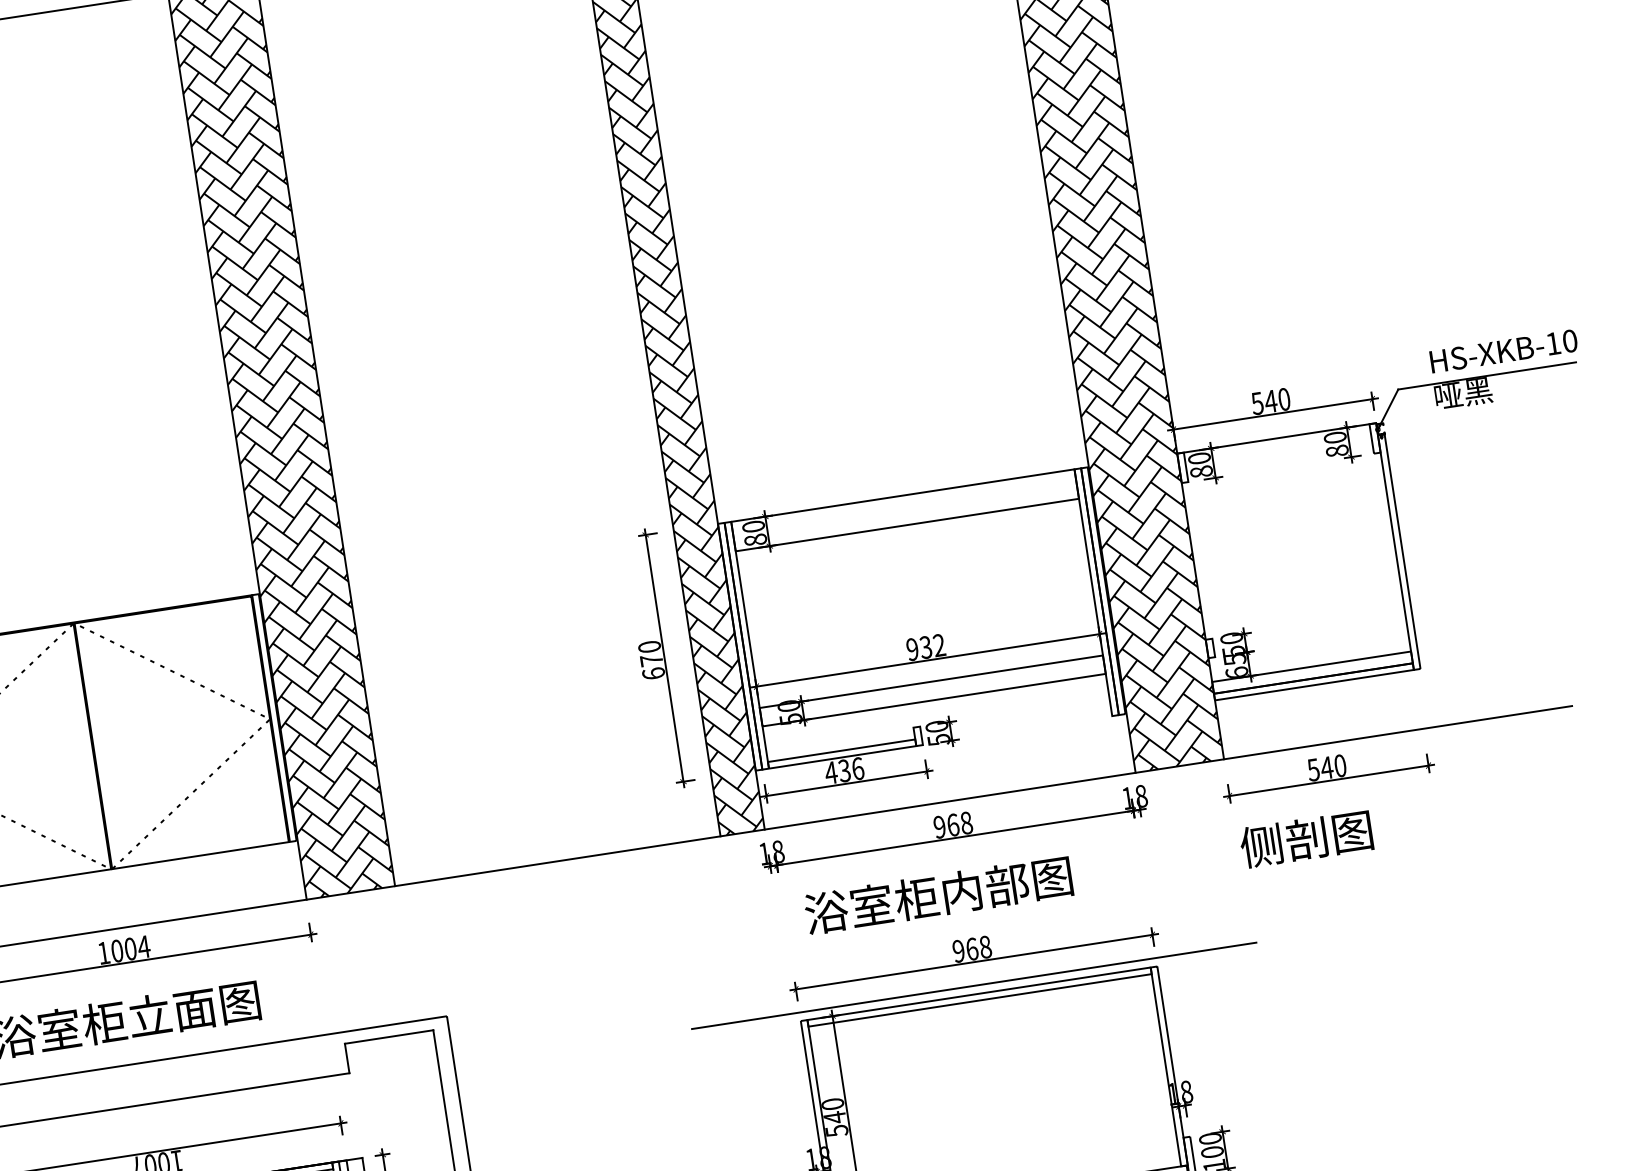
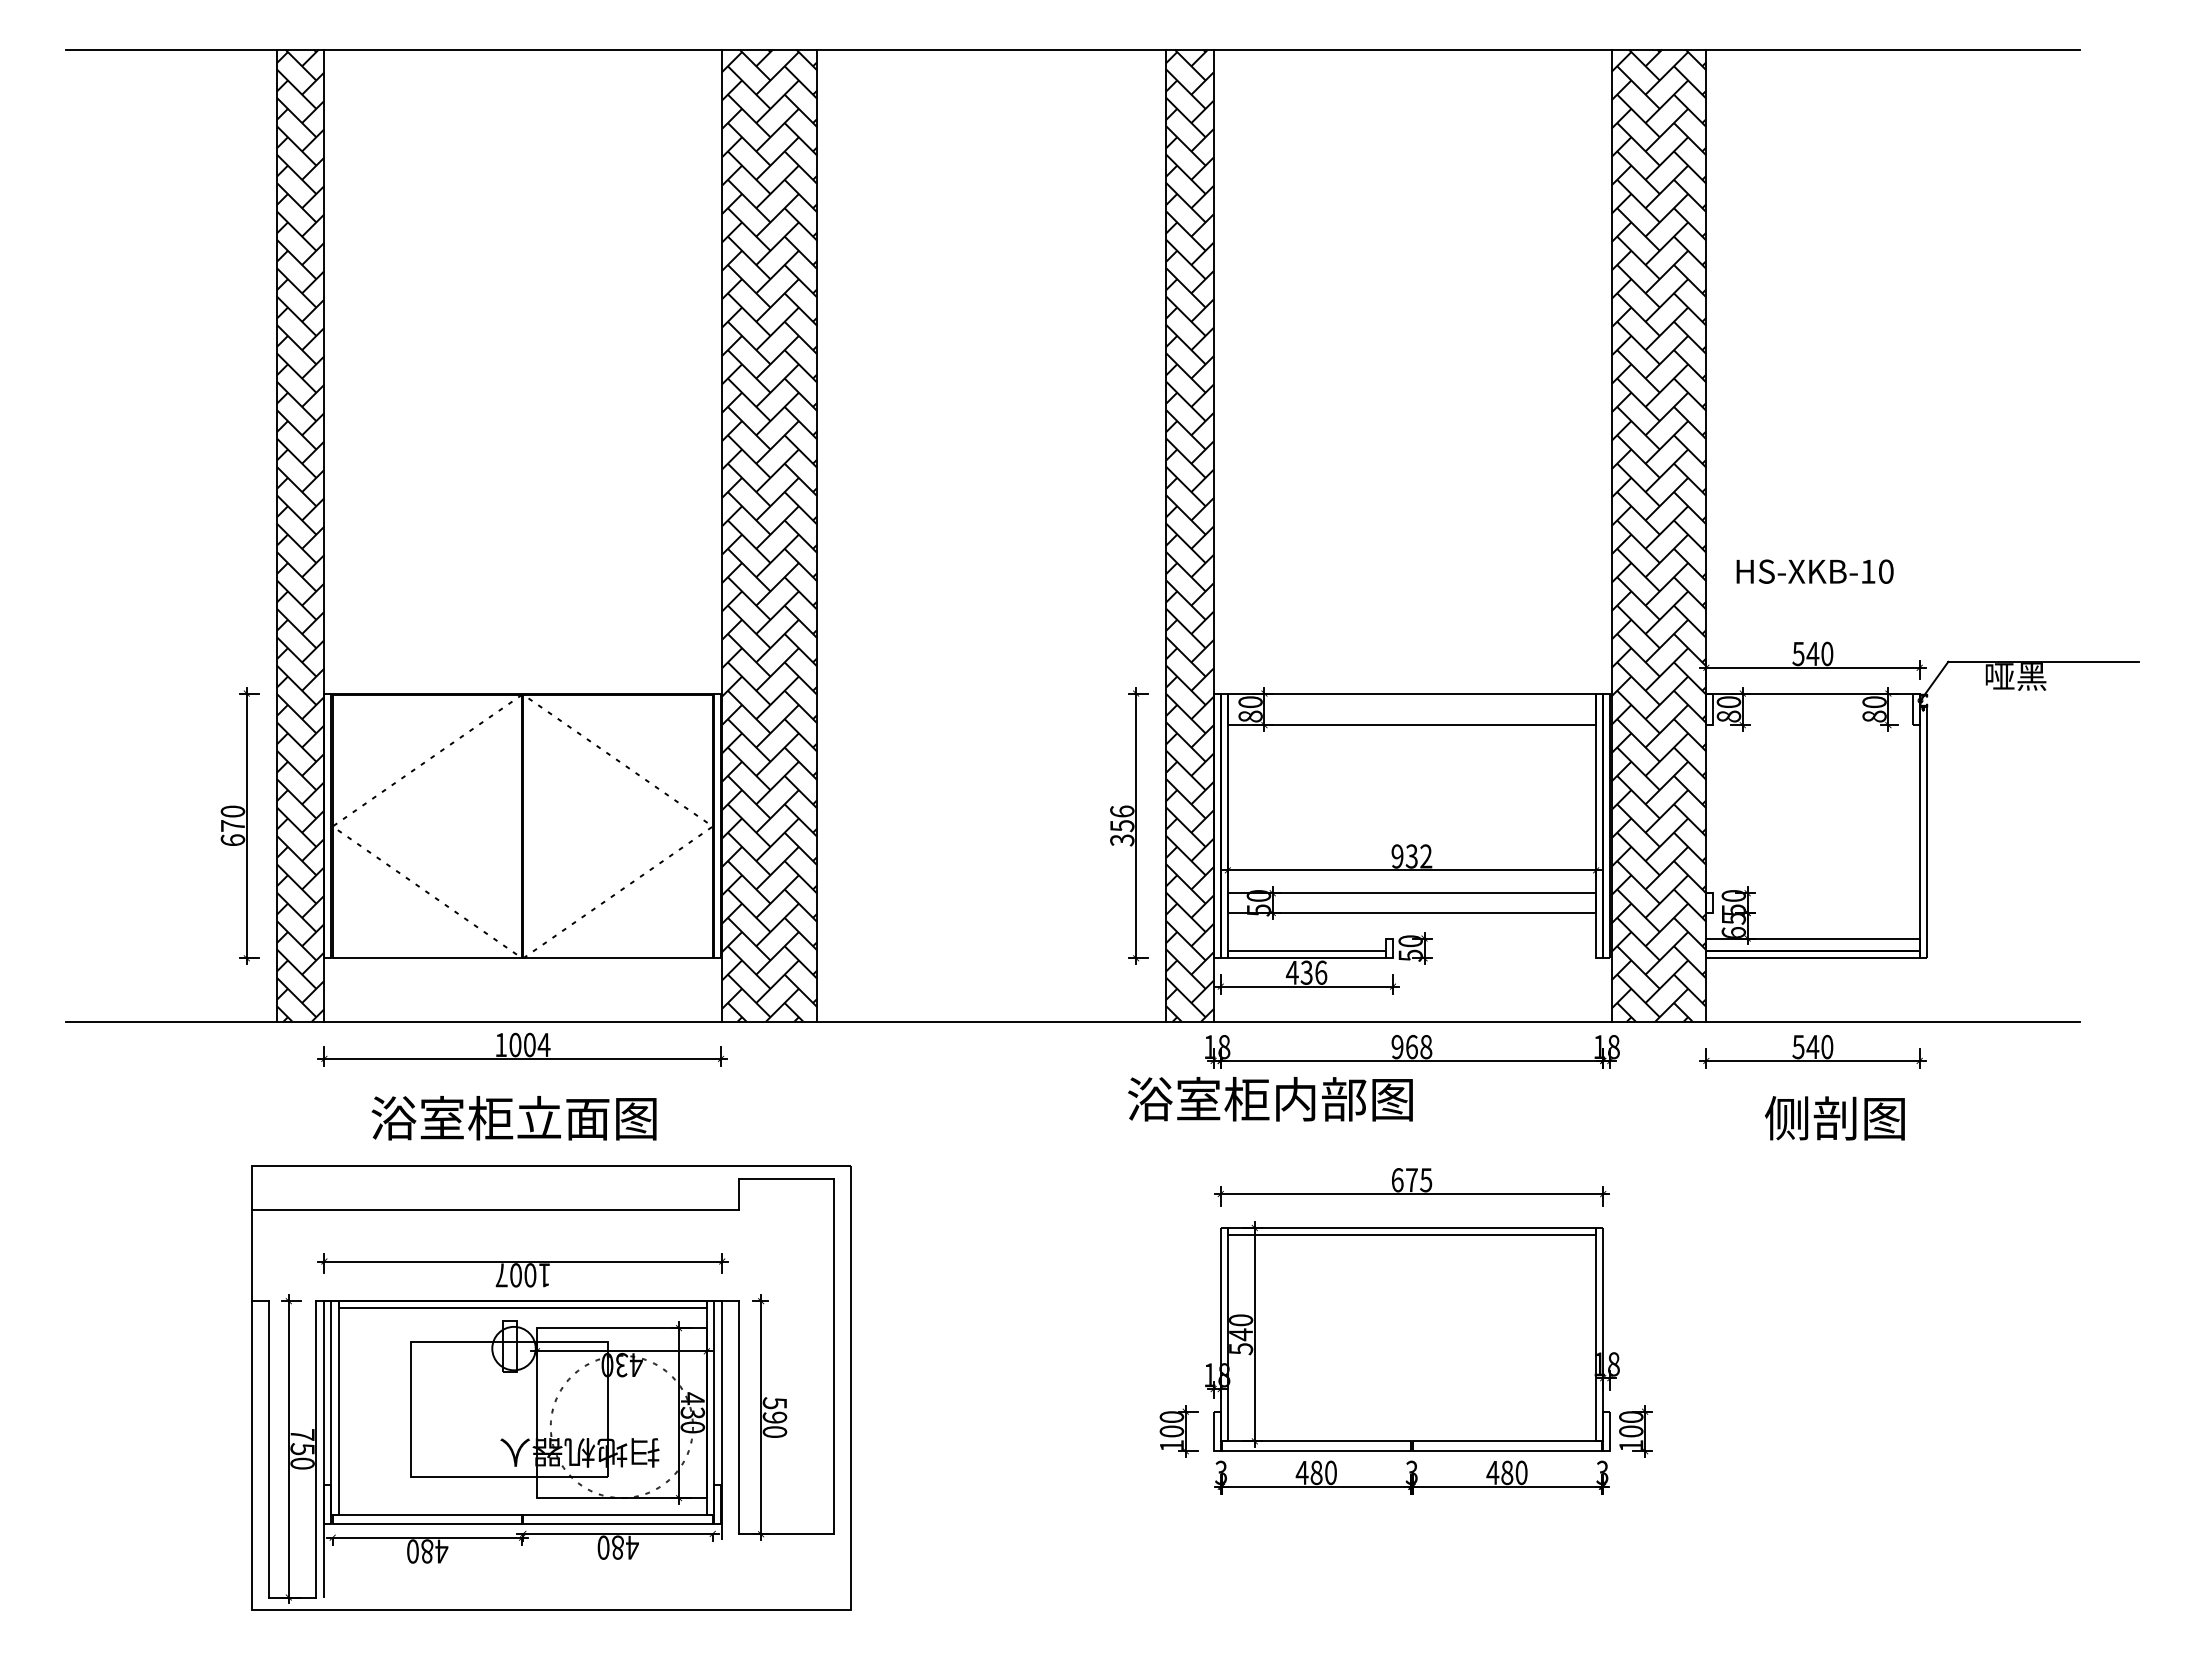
text: (1503, 351) -> (1814, 571), moved
text: (651, 659) -> (1122, 825), 670 -> 356
text: (1306, 839) -> (1834, 1118), moved
text: (938, 895) -> (1270, 1099), moved
text: (971, 949) -> (1411, 1180), 968 -> 675
line: (973, 985) -> (1407, 1218), removed

